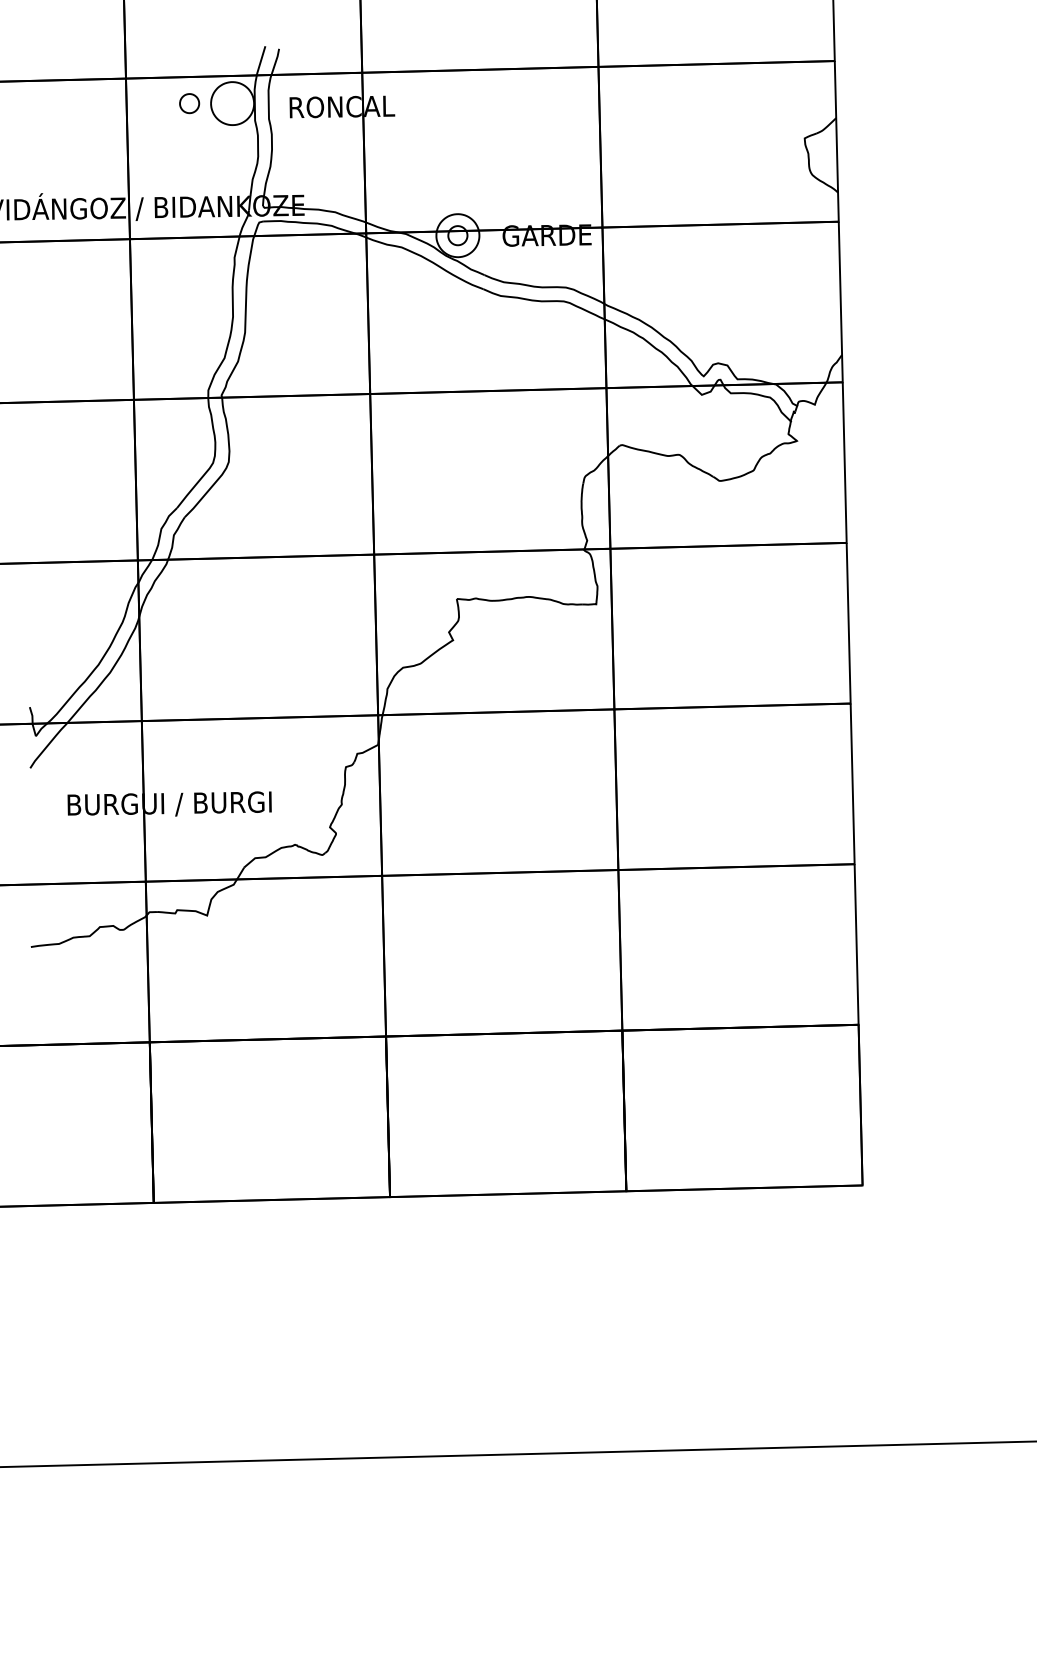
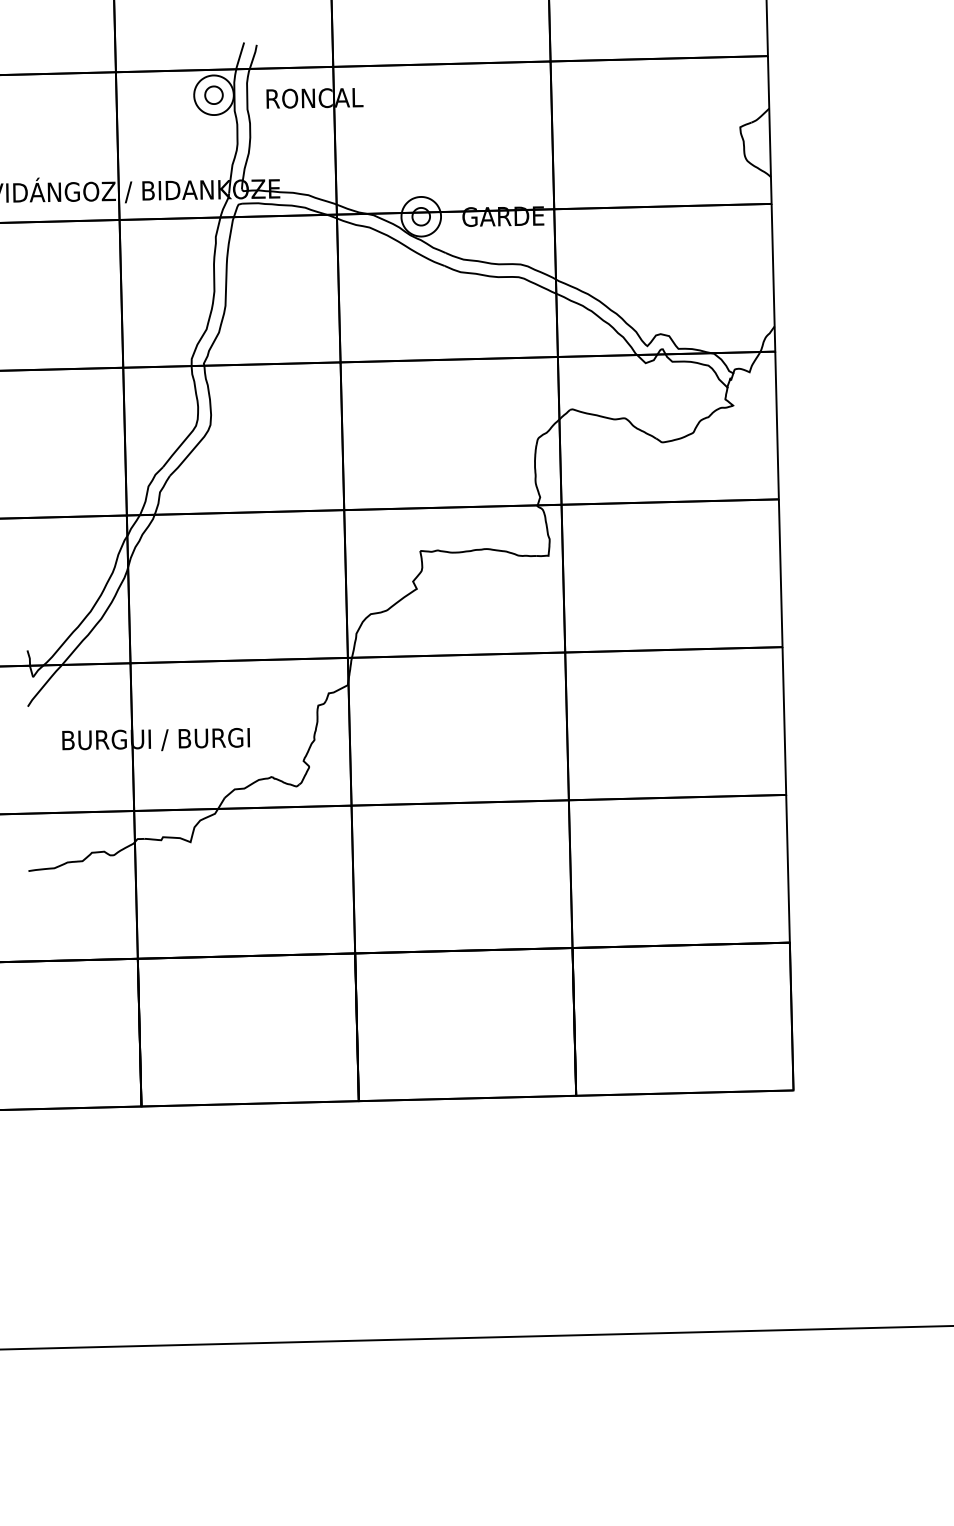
part: (189, 103) -> (213, 95), moved

